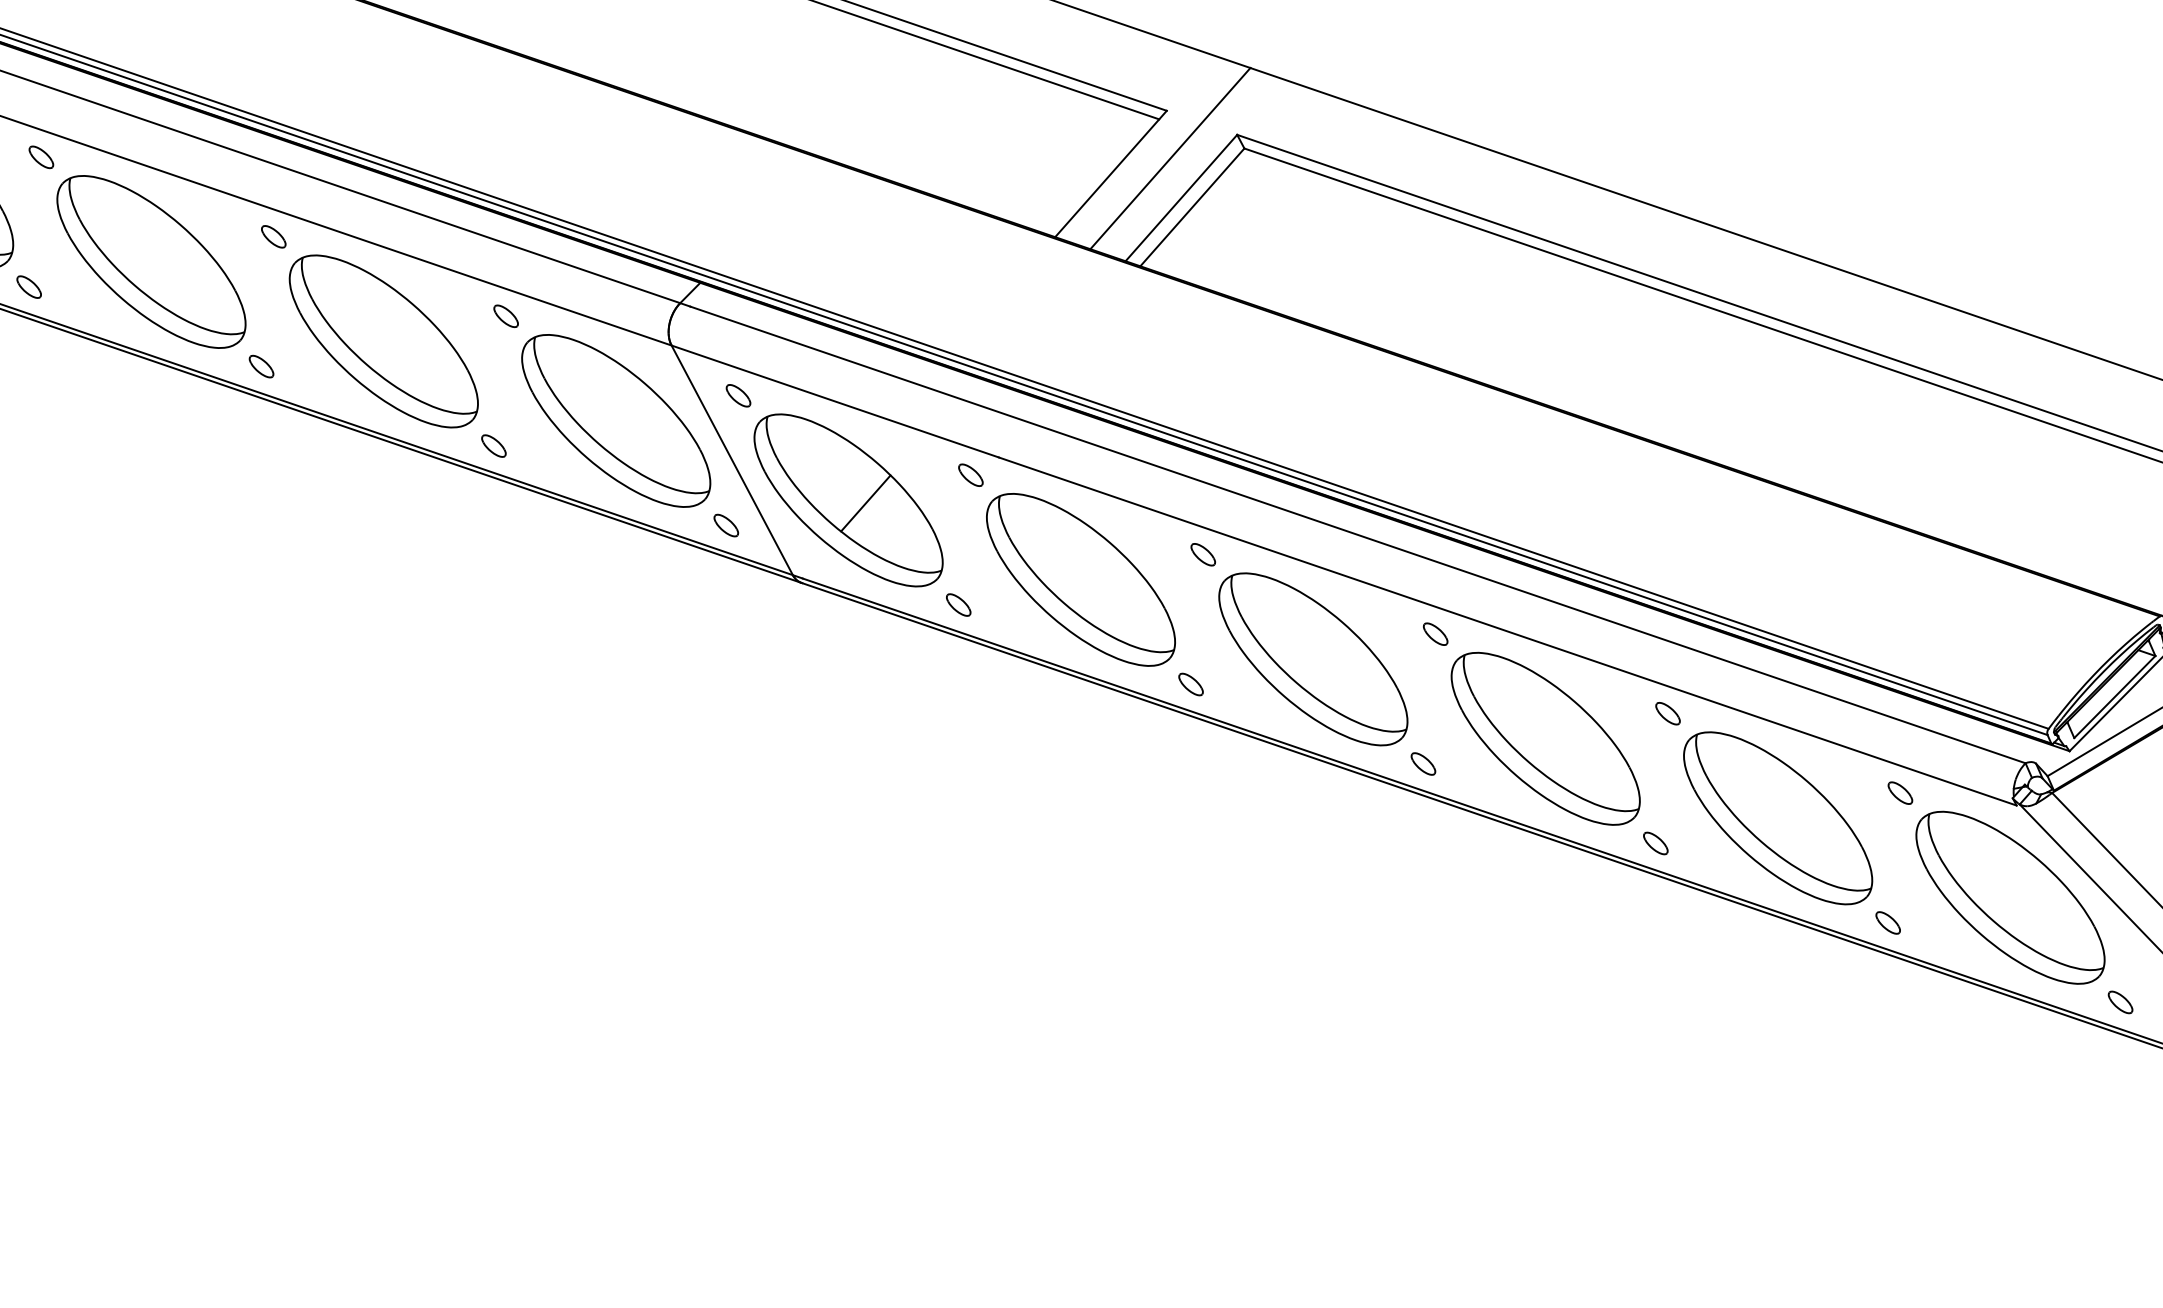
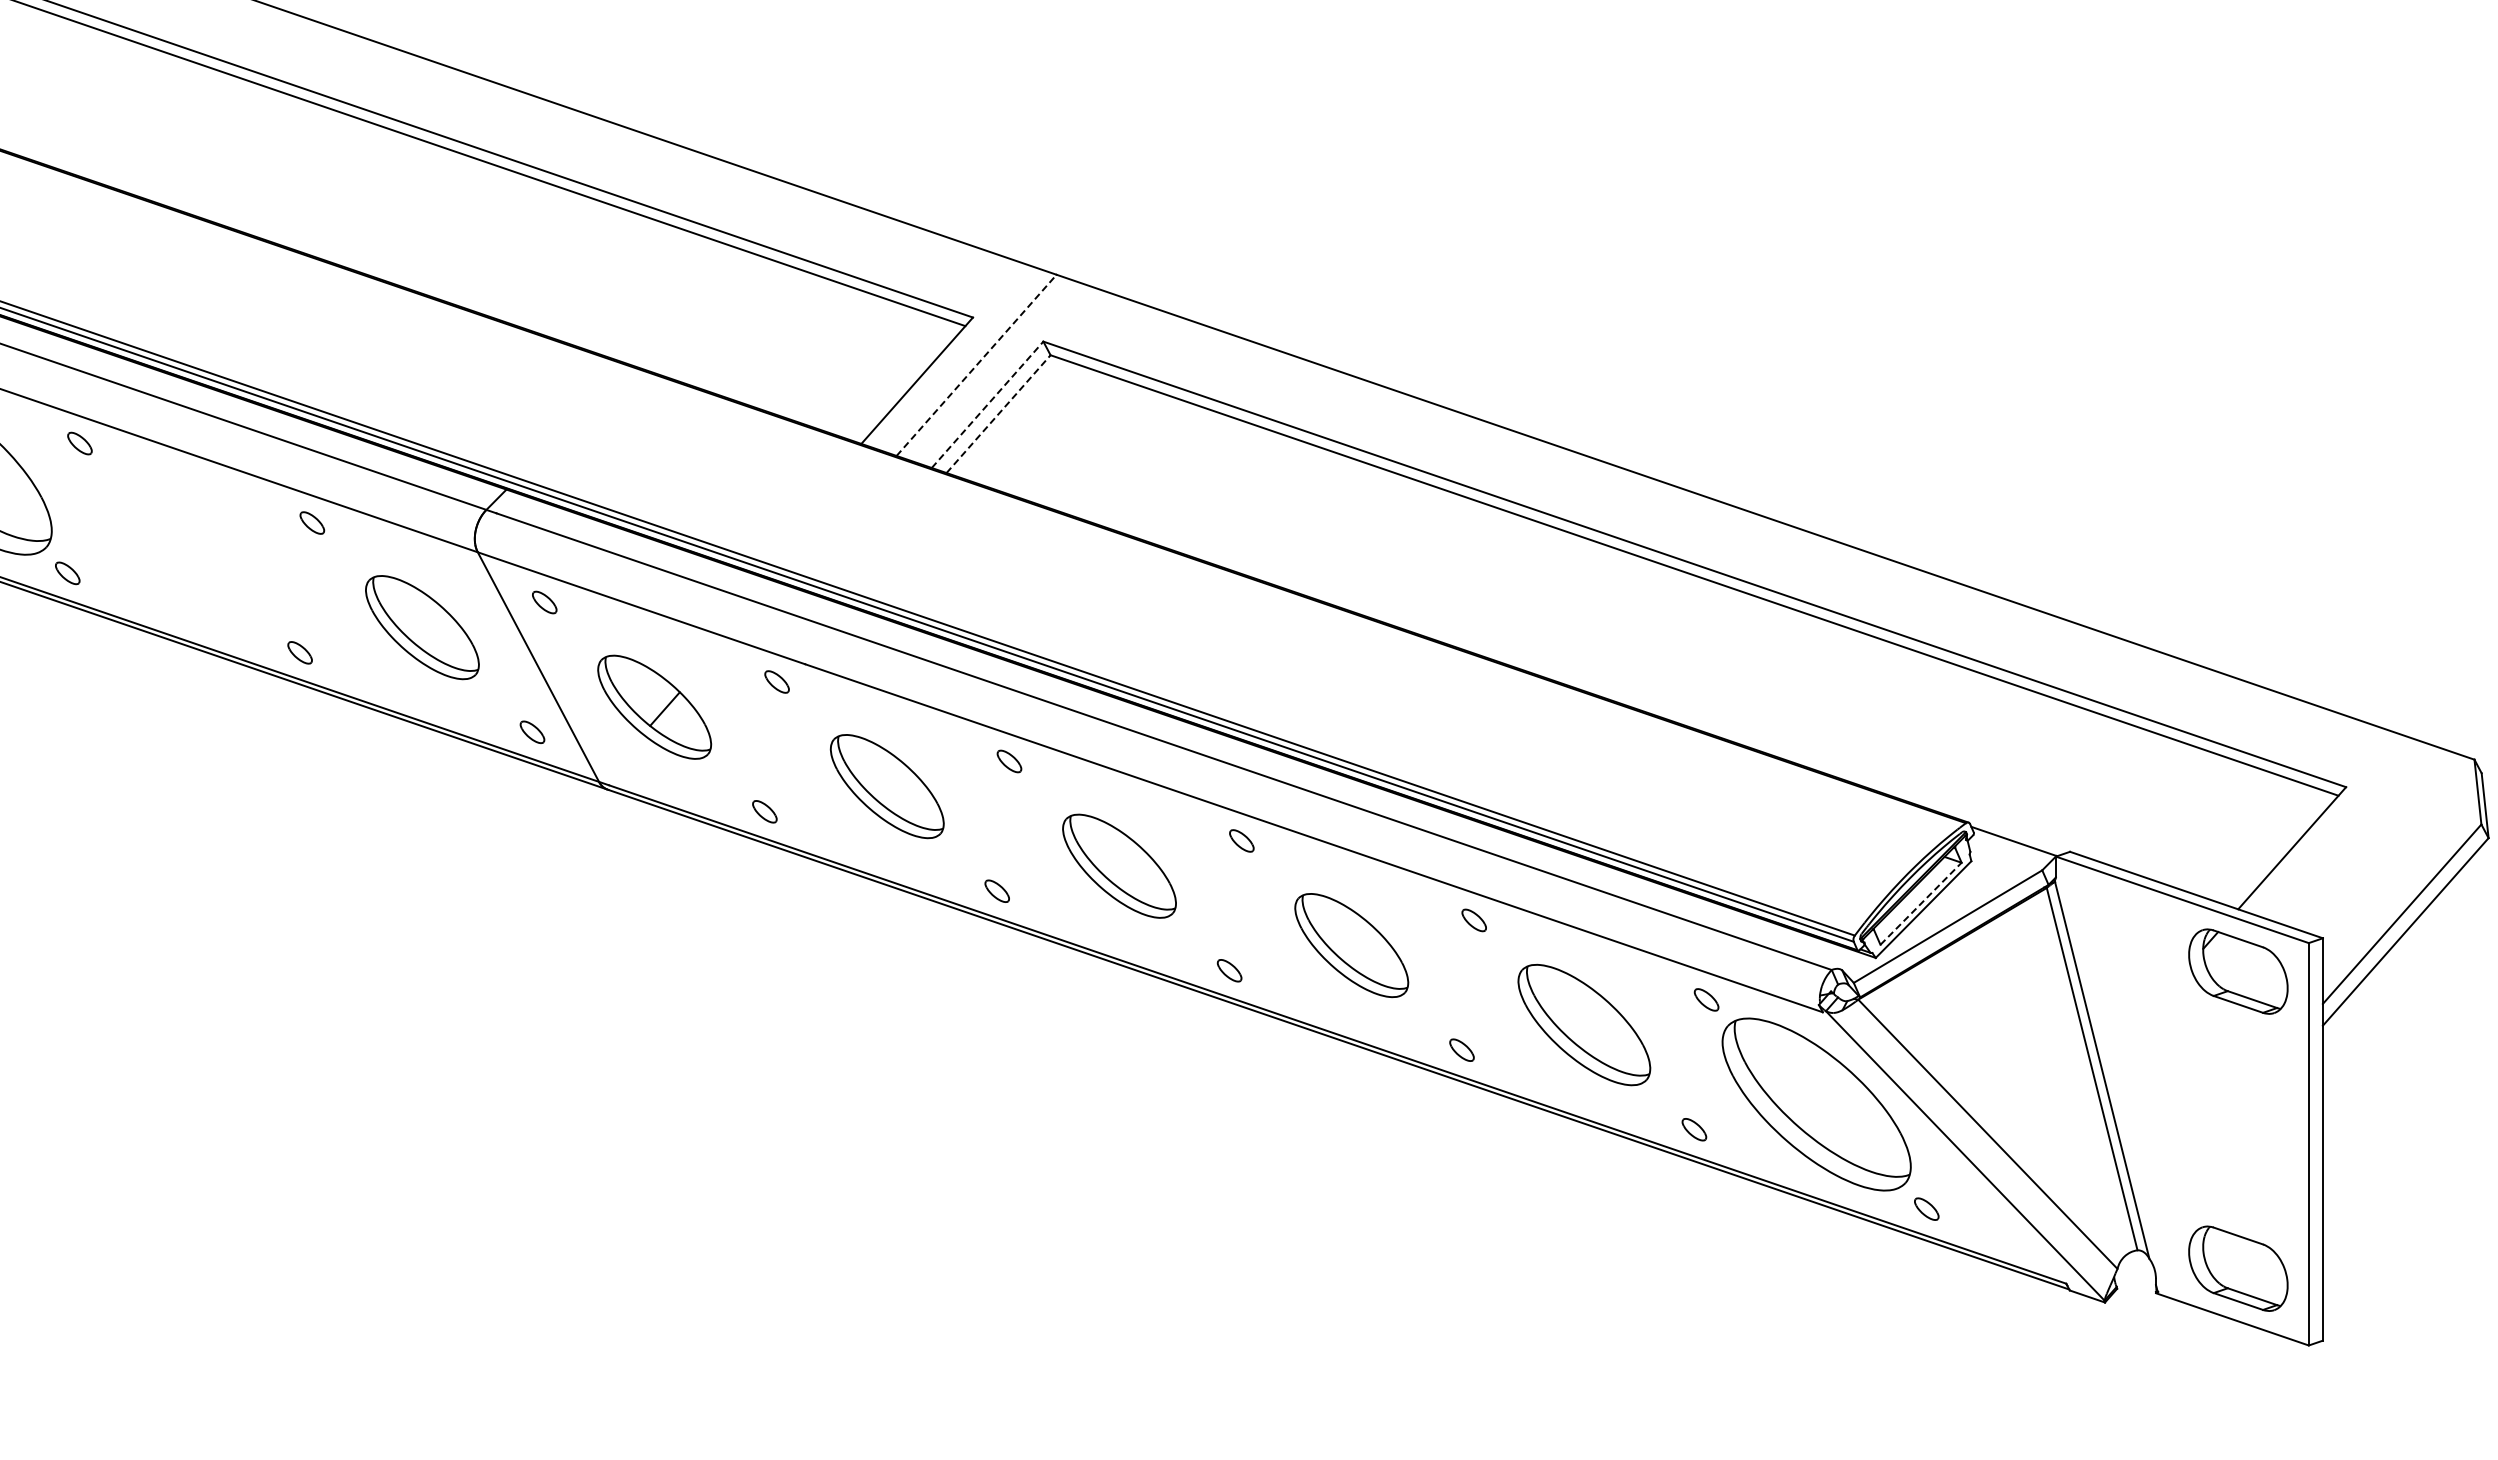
line: (1170, 158) -> (976, 365), solid -> dashed
line: (1181, 197) -> (987, 404), solid -> dashed
line: (1192, 207) -> (998, 414), solid -> dashed
part: (384, 341) -> (190, 548), removed
part: (616, 420) -> (422, 627), size x0.6
part: (848, 500) -> (654, 707), size x0.6
part: (1081, 579) -> (887, 786), size x0.6
part: (1313, 659) -> (1119, 866), size x0.6
line: (2115, 696) -> (1921, 903), solid -> dashed
part: (1545, 738) -> (1351, 945), size x0.6
part: (1778, 817) -> (1584, 1024), size x0.7

